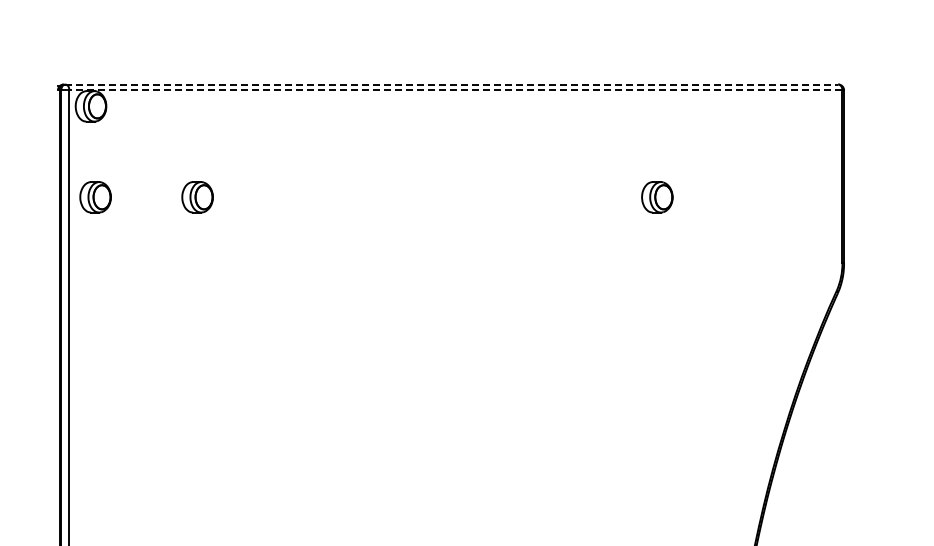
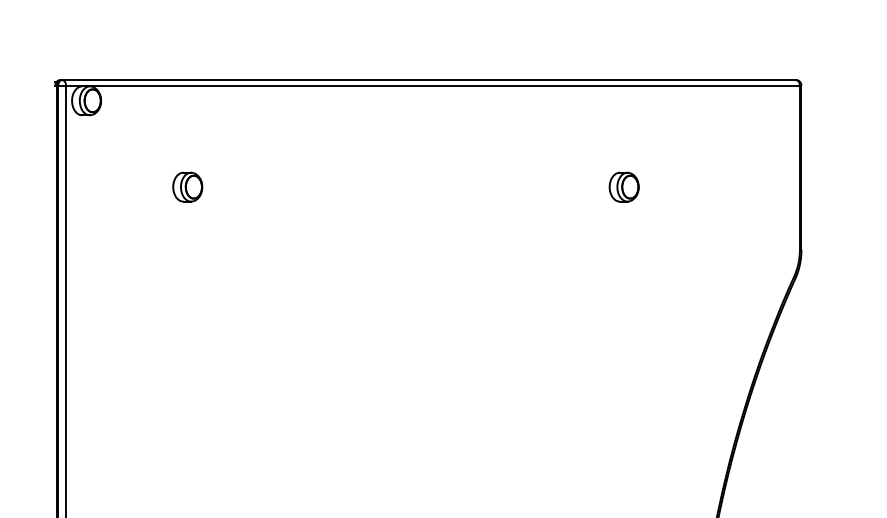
line: (452, 84) -> (429, 80), dashed -> solid
line: (455, 90) -> (432, 85), dashed -> solid
part: (95, 197) -> (90, 187), removed

